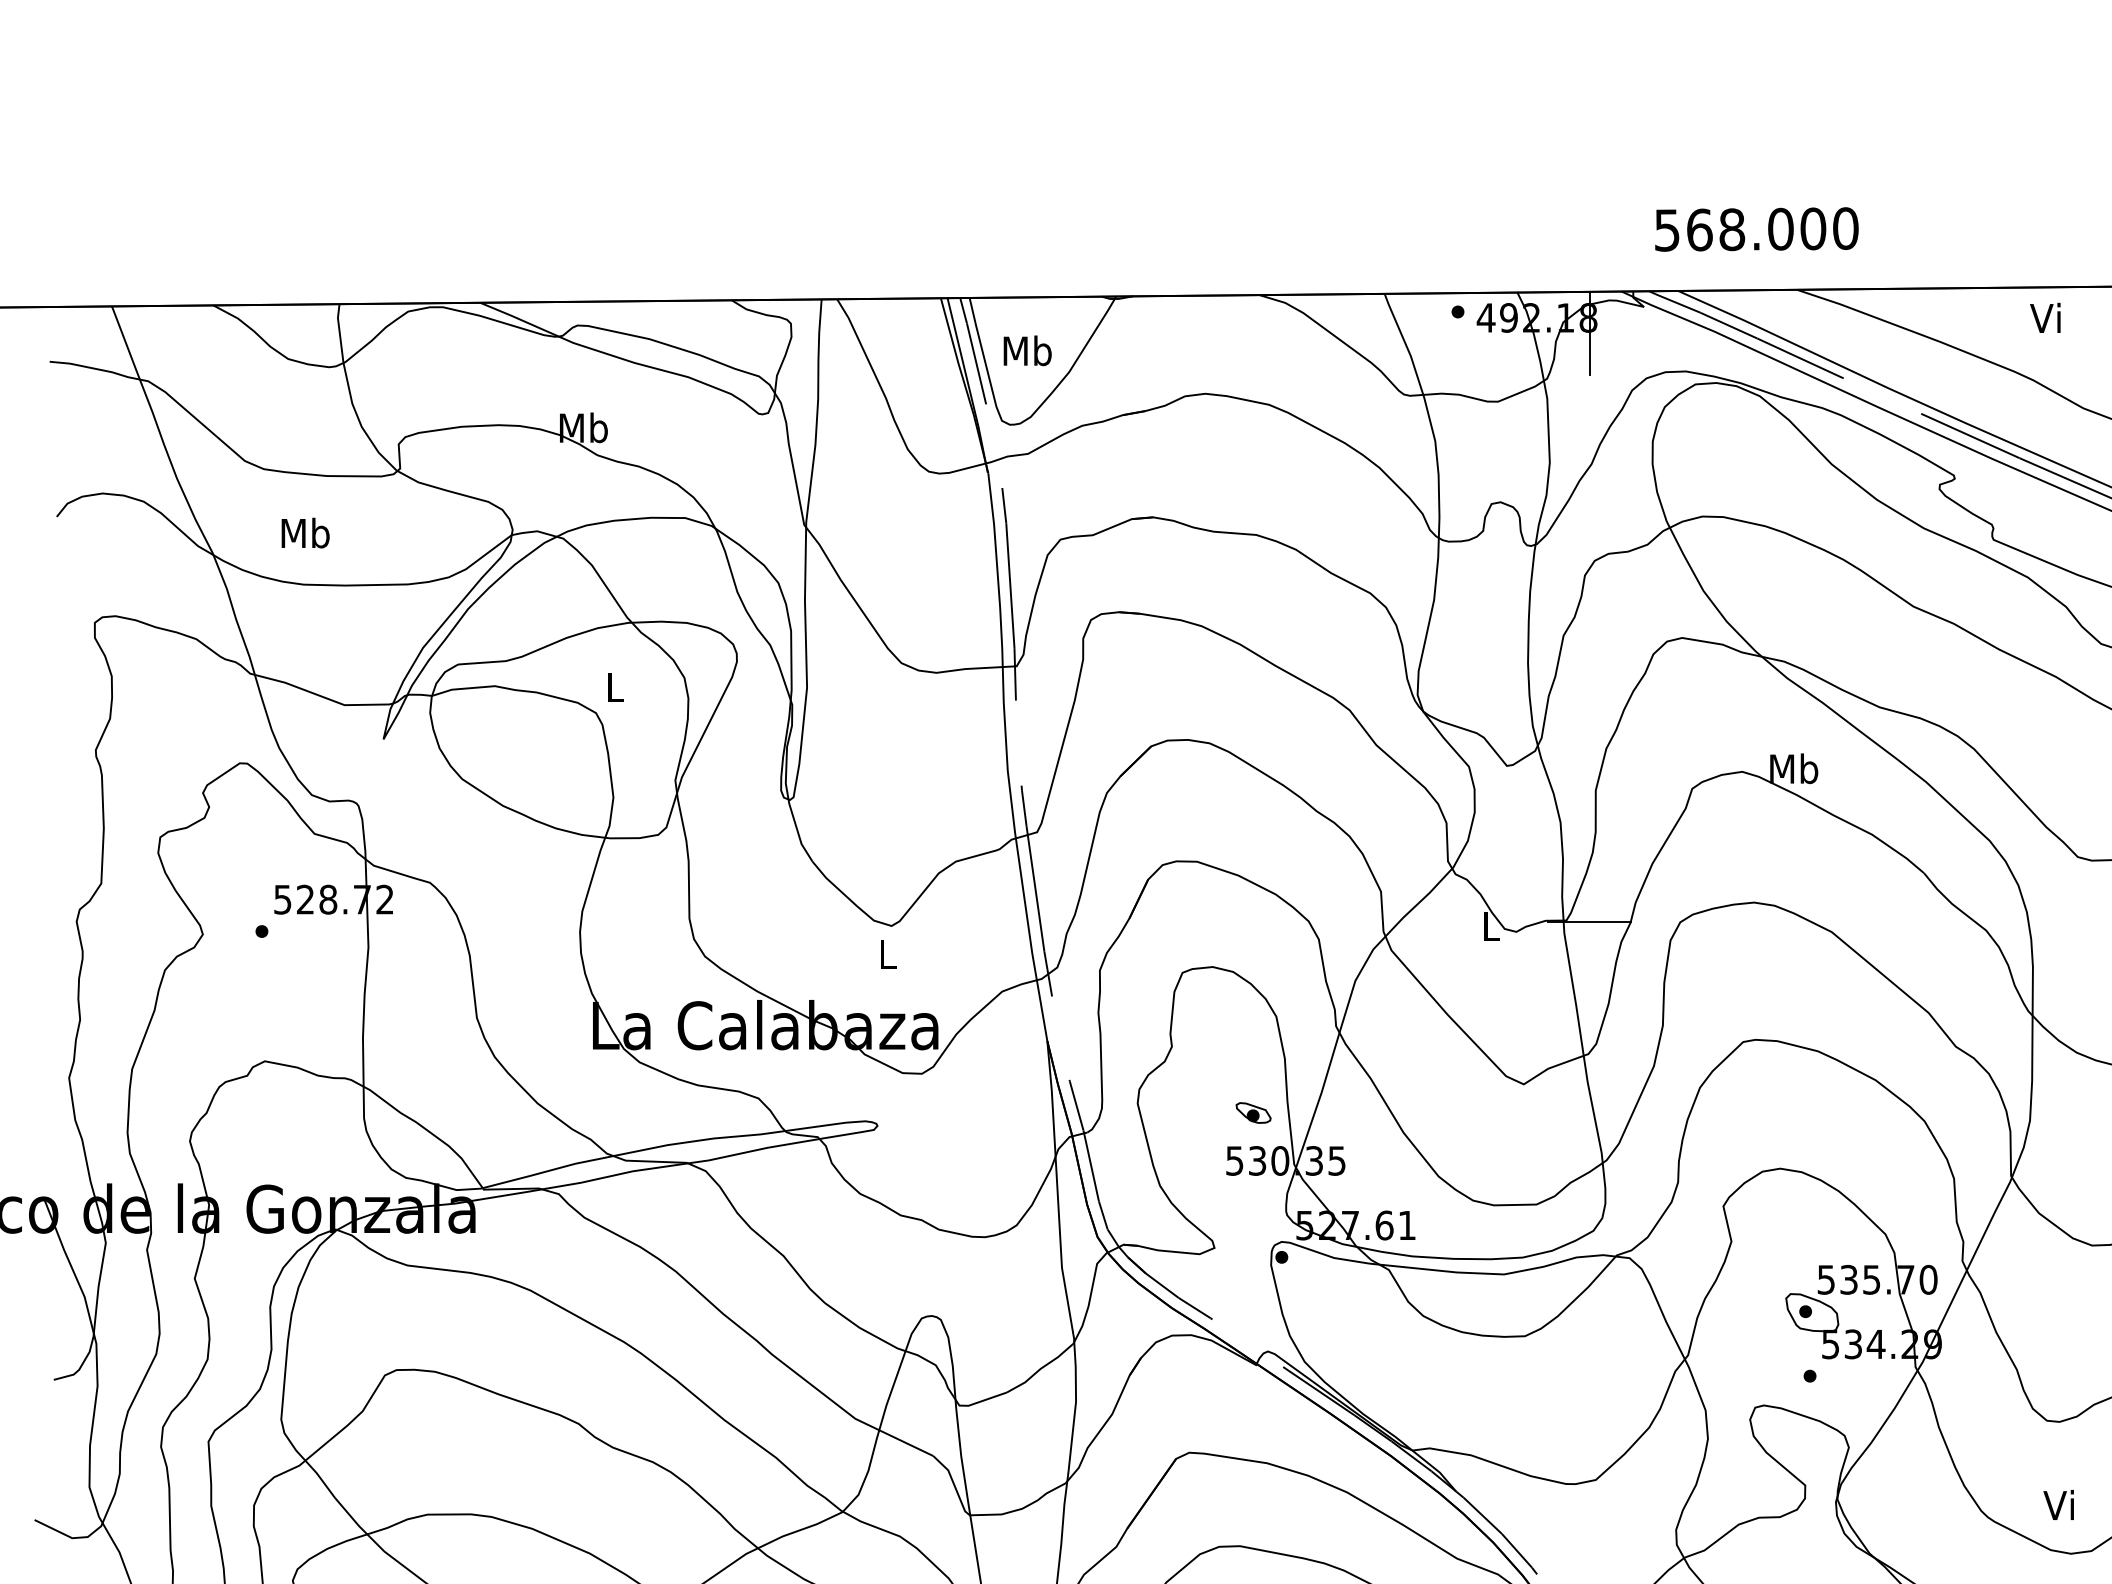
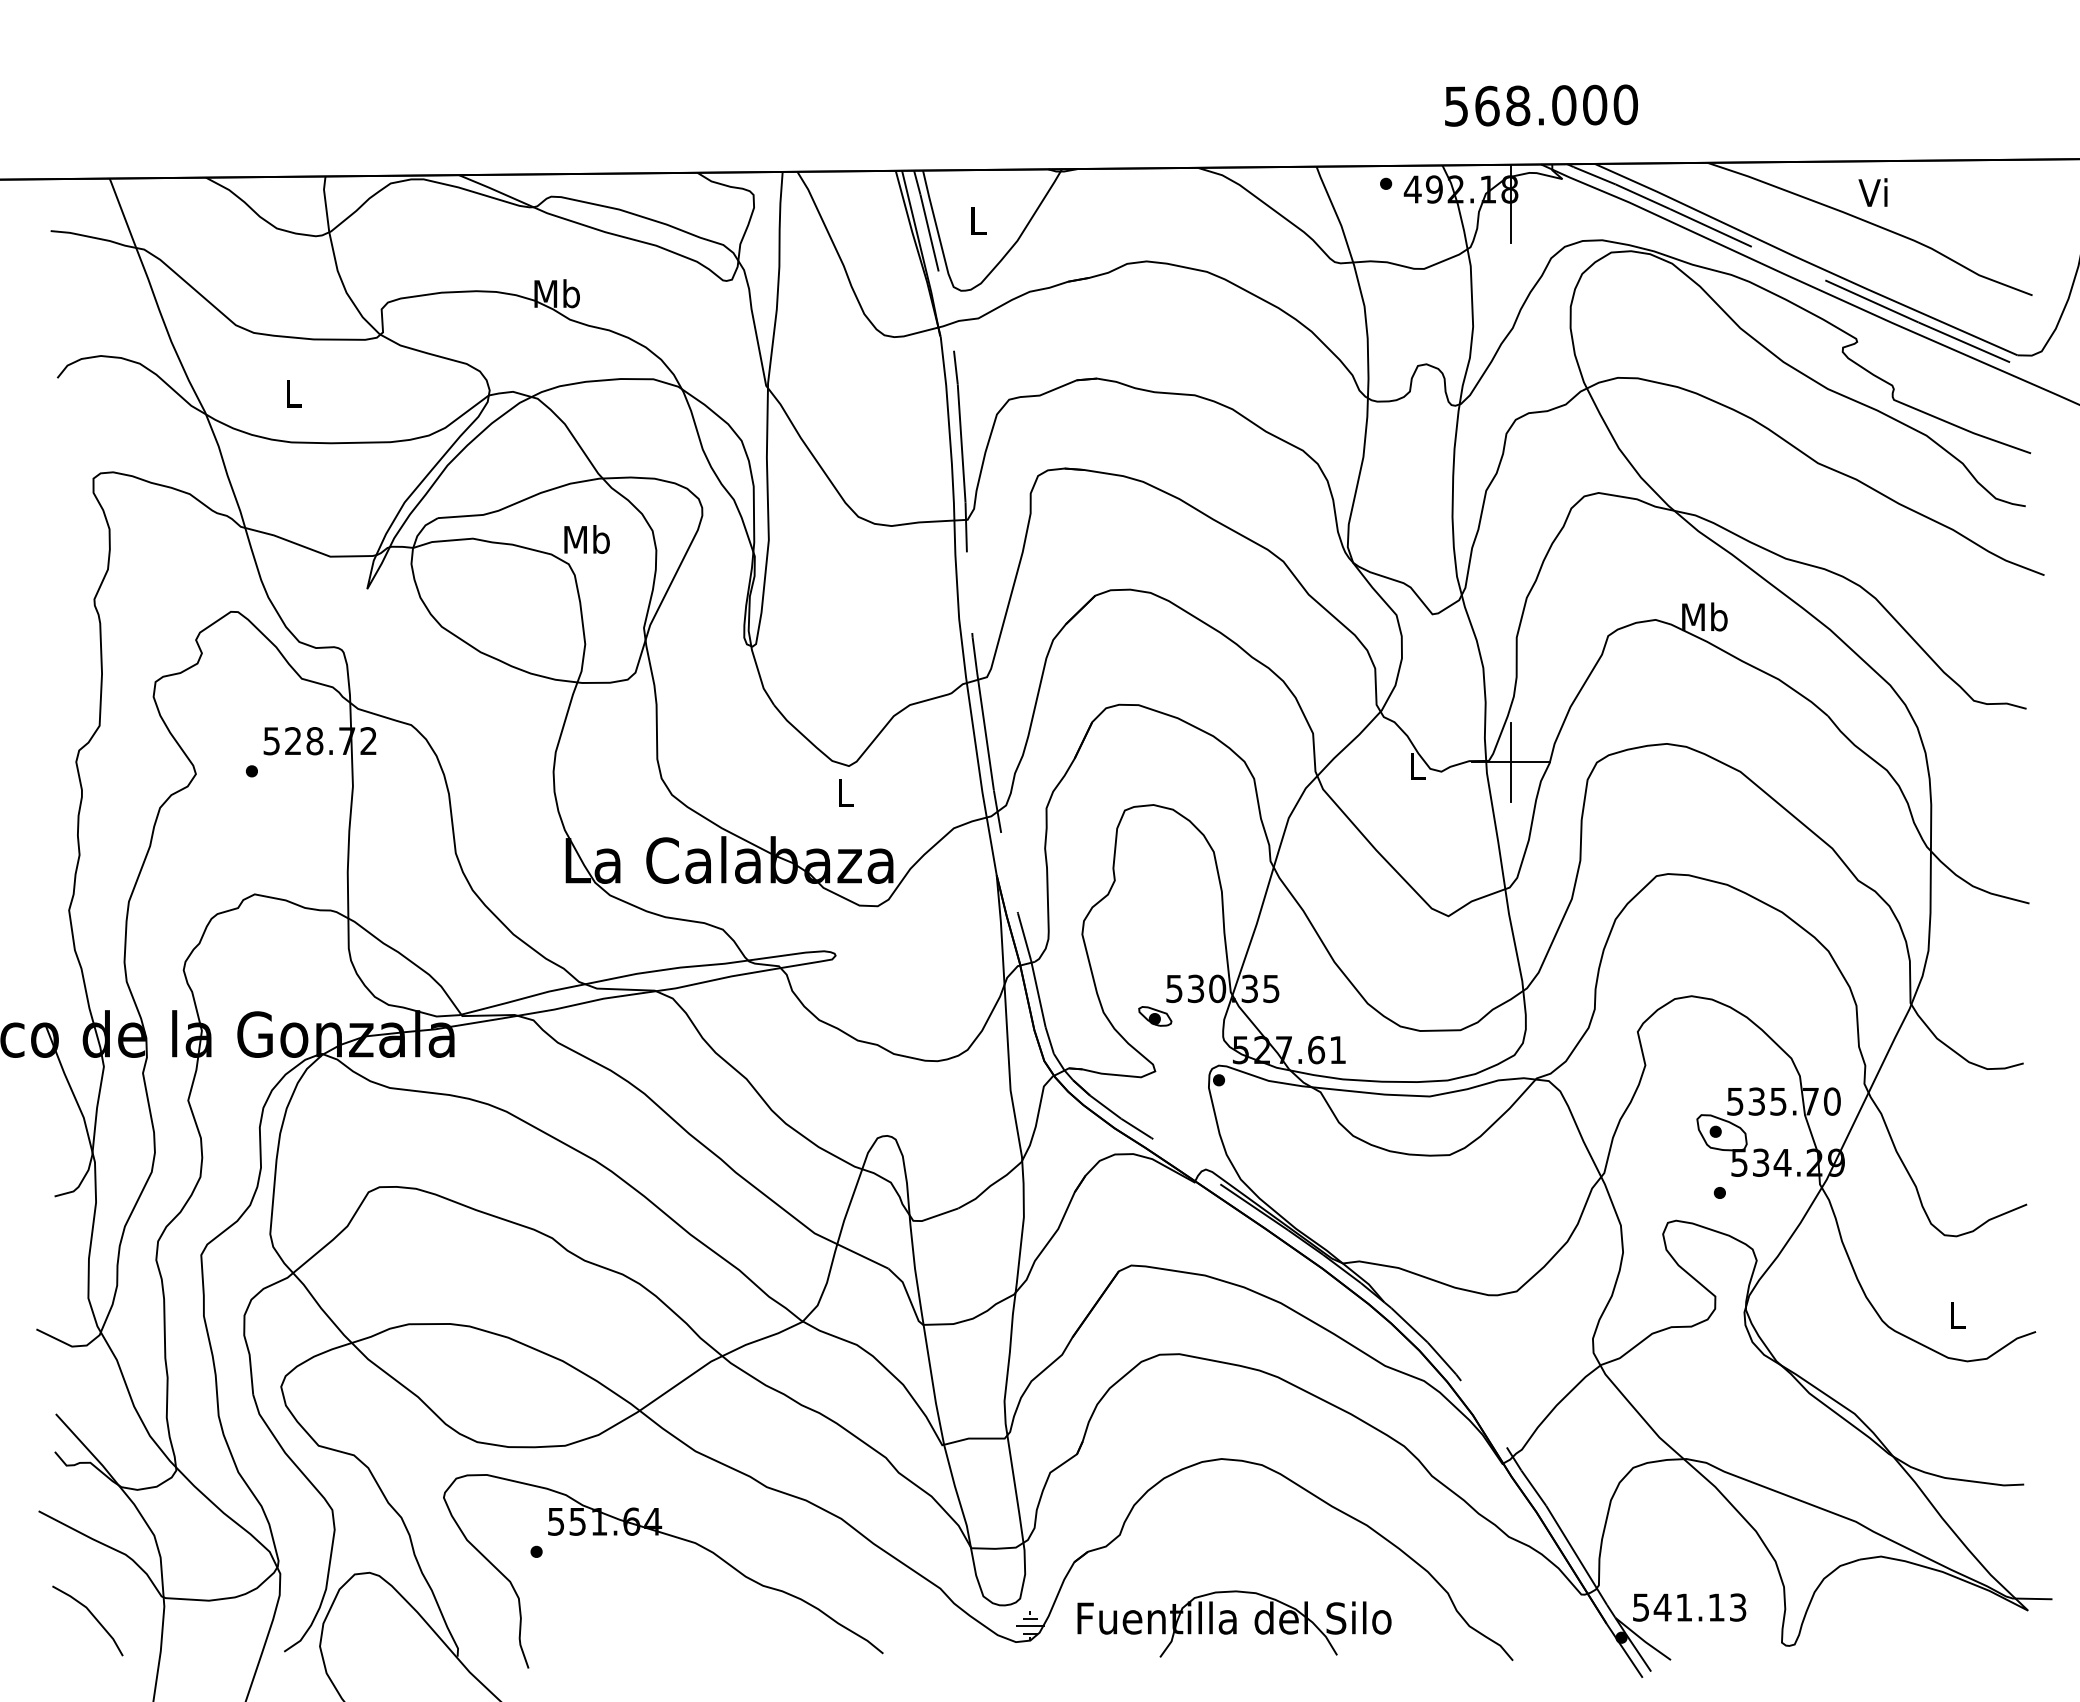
text: (1756, 229) -> (1541, 105), moved
text: (2044, 317) -> (1872, 192), moved
text: (1027, 350) -> (977, 220), Mb -> L
text: (305, 533) -> (293, 393), Mb -> L
text: (614, 687) -> (586, 539), L -> Mb
line: (1590, 922) -> (1511, 762), added
part: (1253, 1113) -> (1155, 1016), moved
text: (2058, 1504) -> (1955, 1314), Vi -> L

